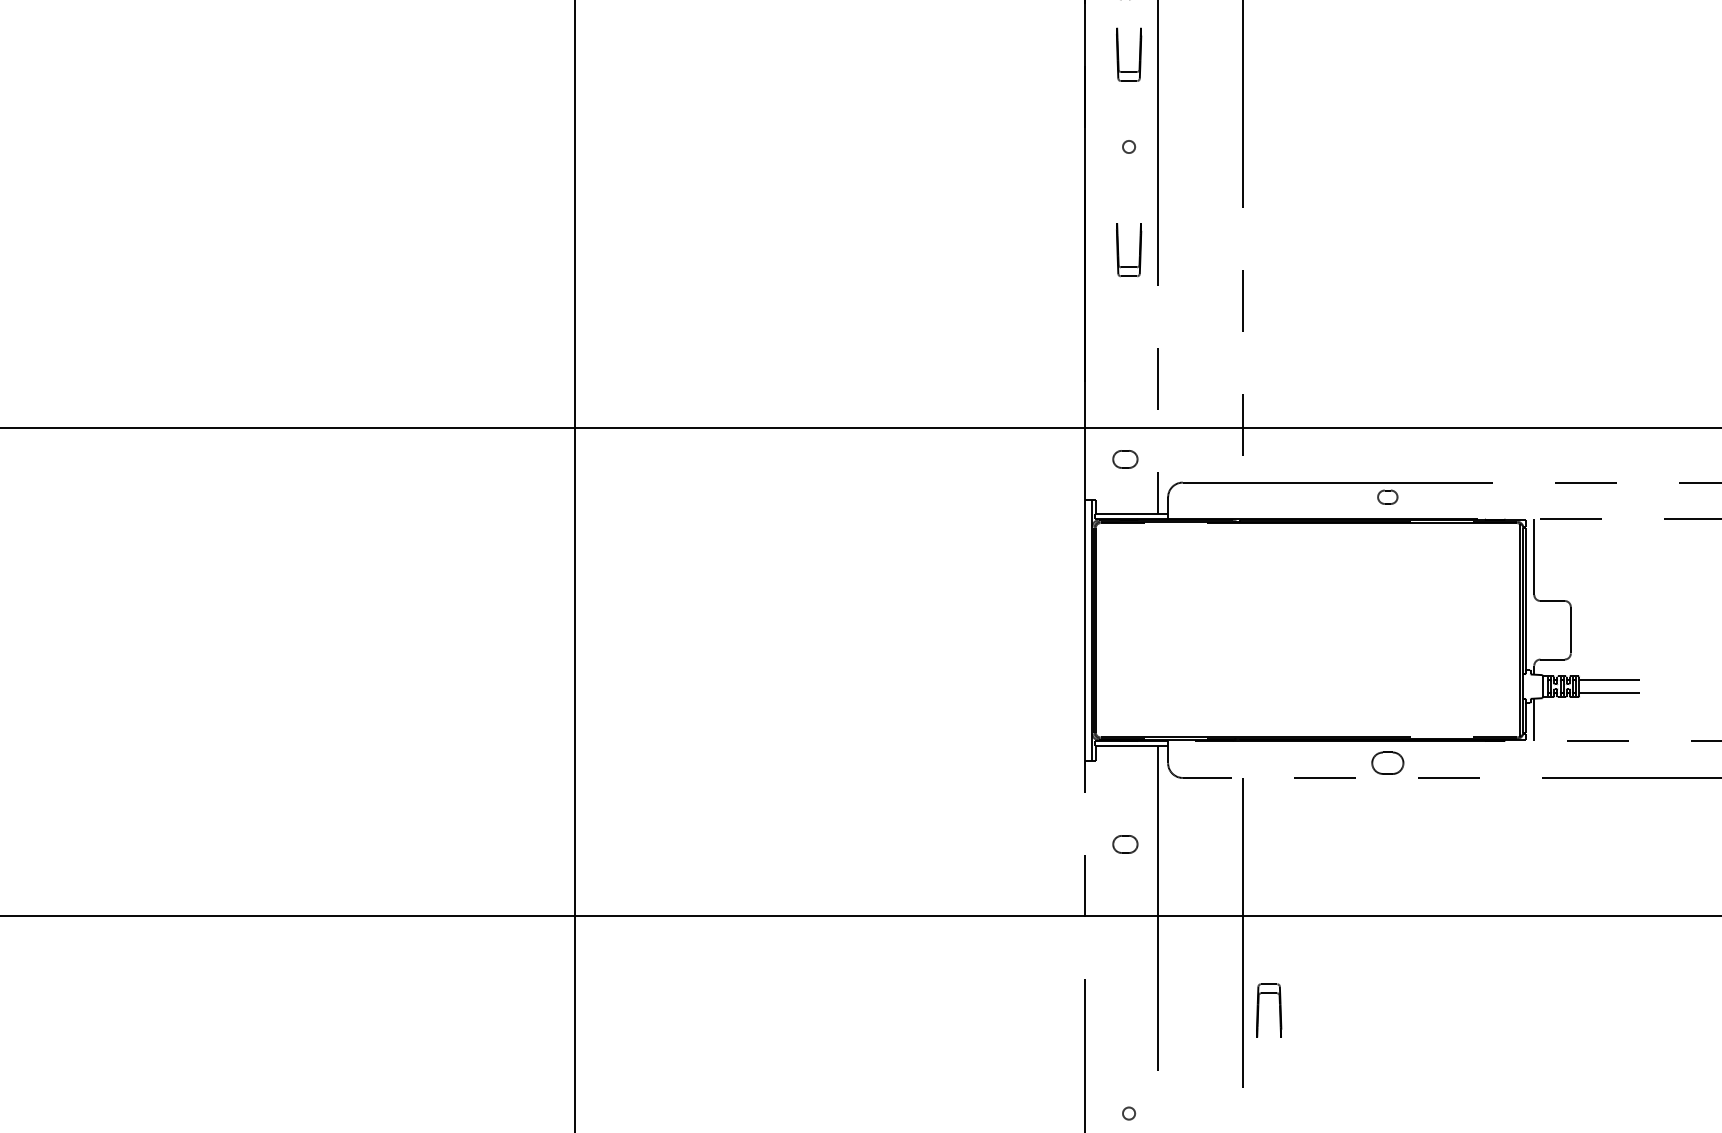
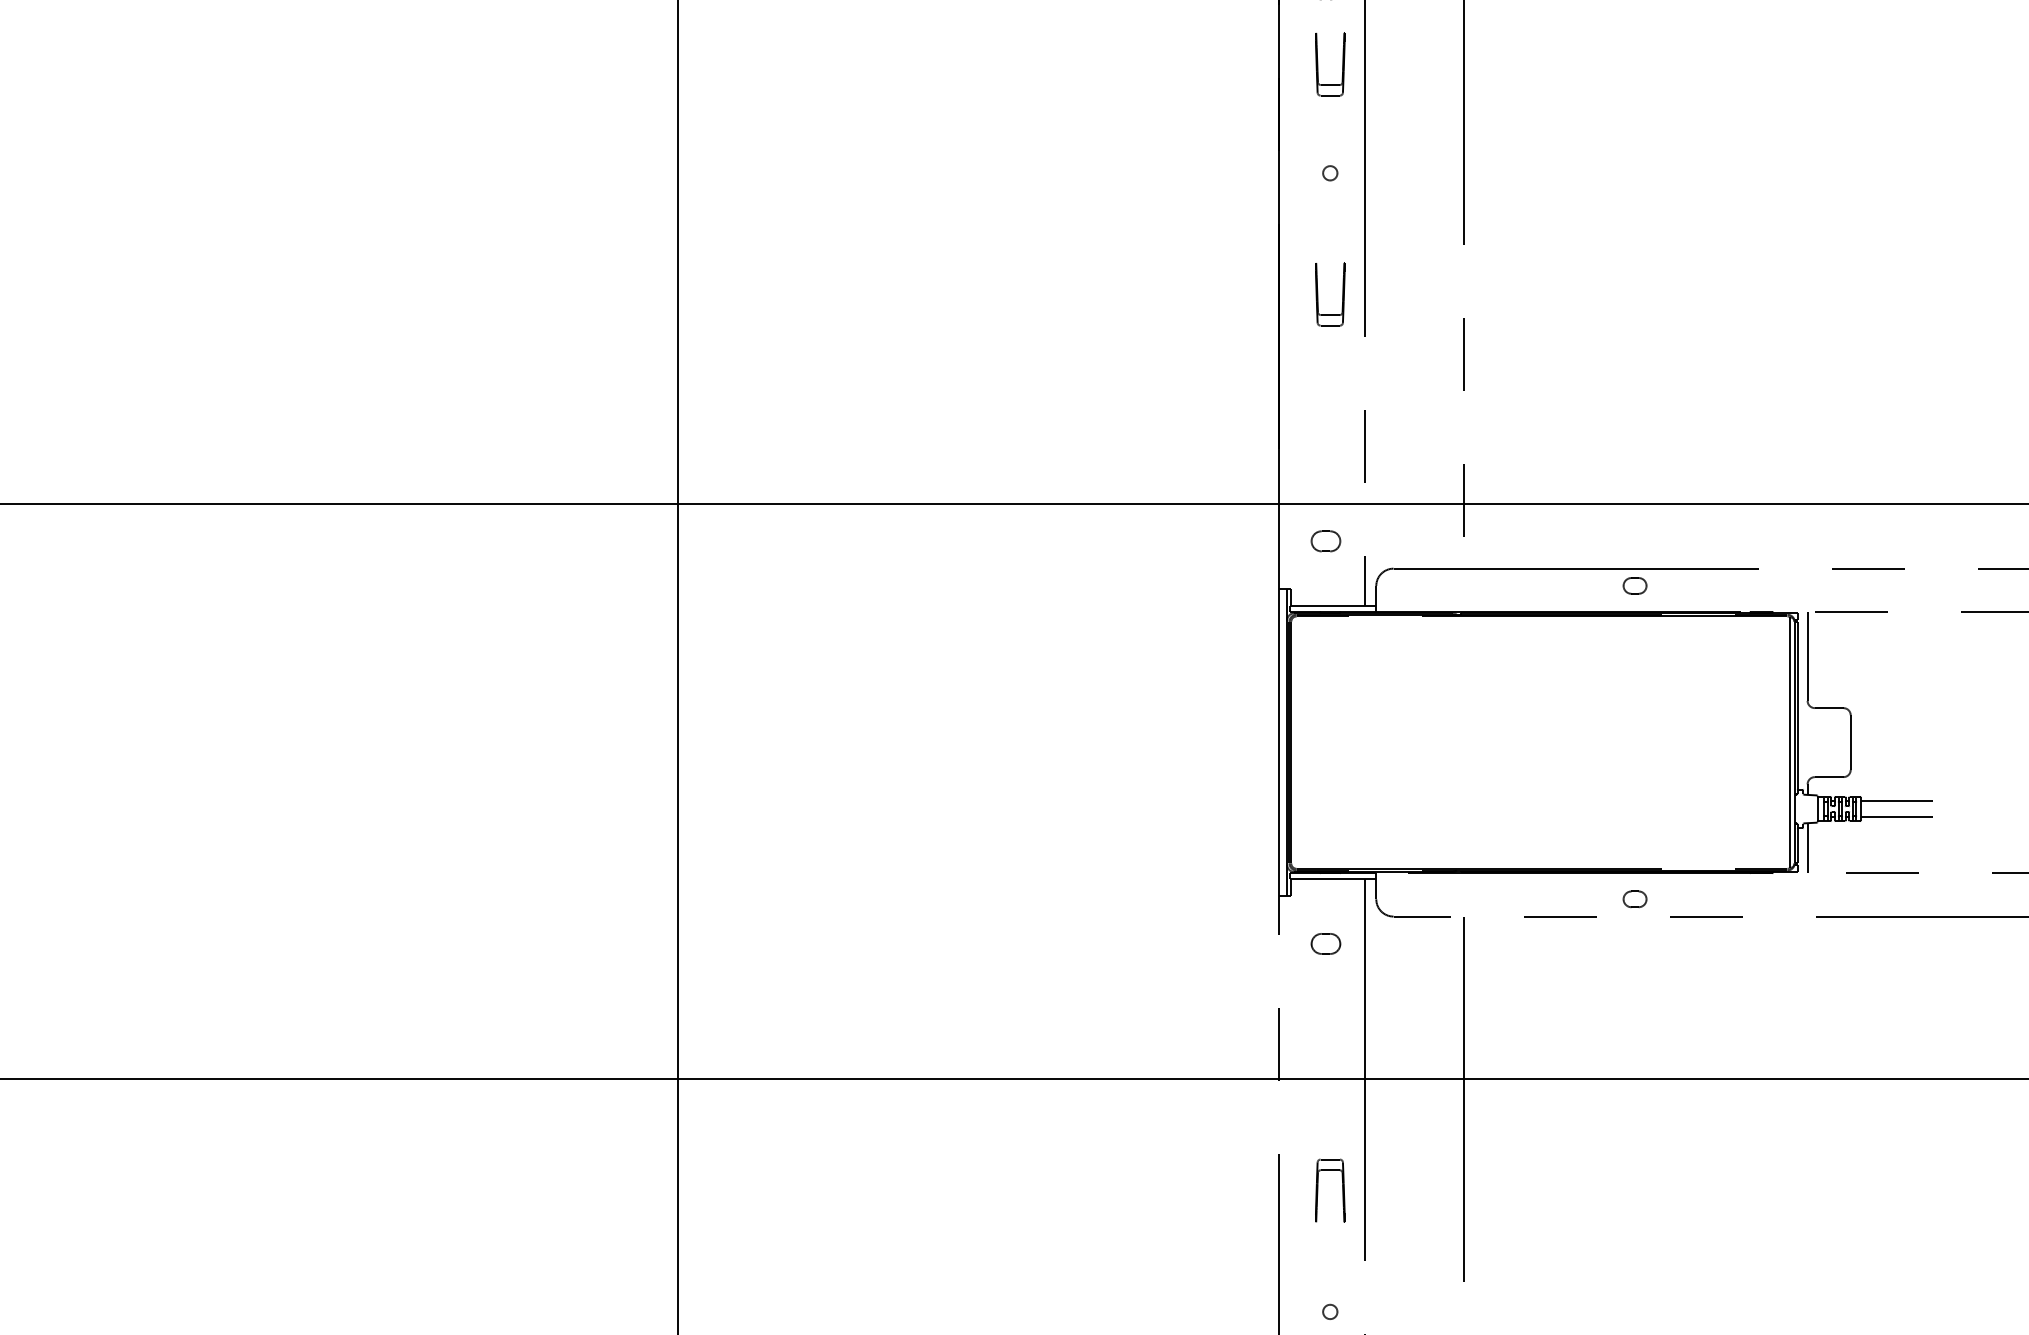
part: (1387, 763) -> (1634, 899), size x0.62
part: (1125, 844) -> (1325, 943), moved
part: (1259, 1010) -> (1318, 1190), moved

